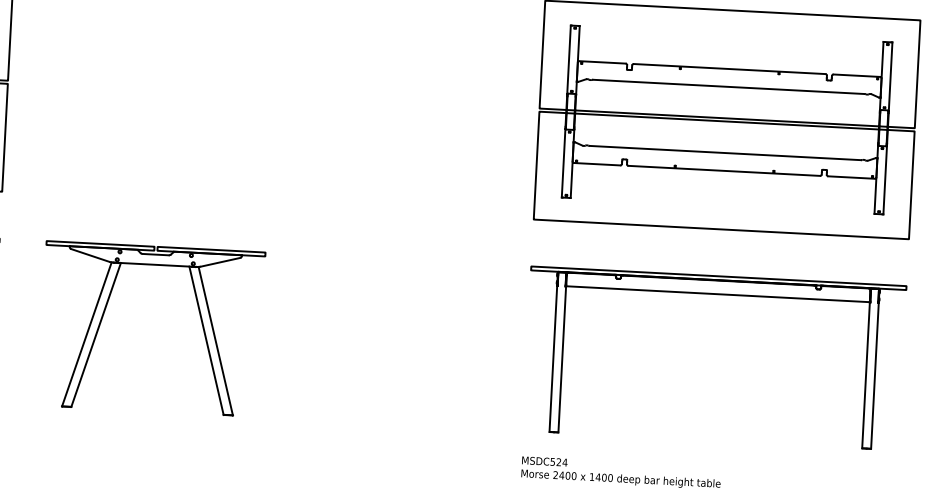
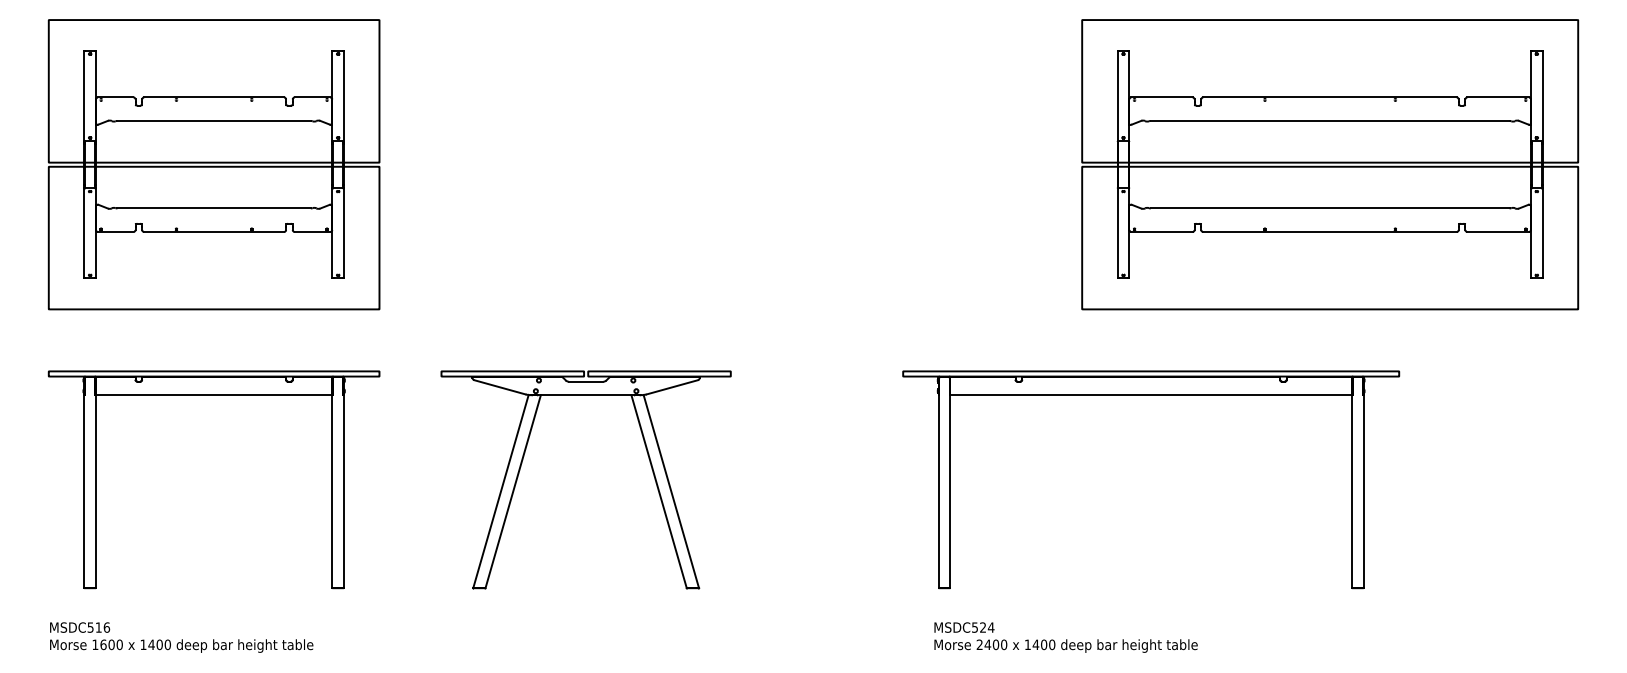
part: (718, 294) -> (1151, 395), moved
text: (620, 473) -> (1065, 637), moved

